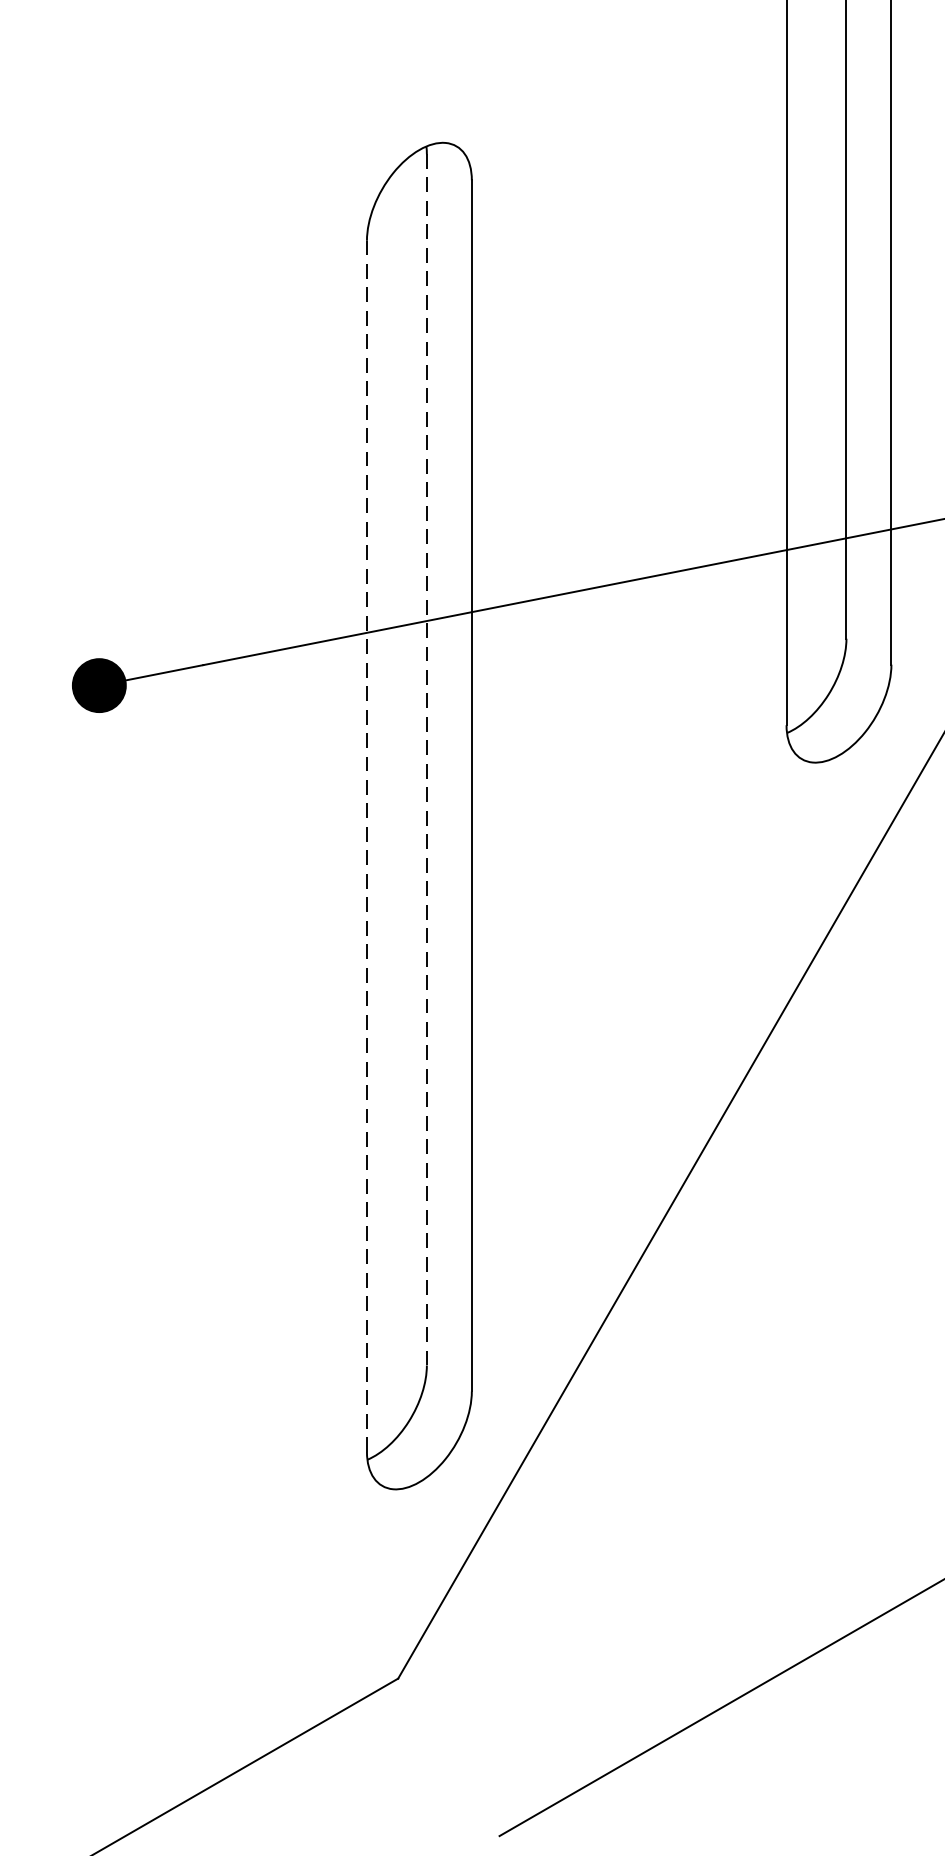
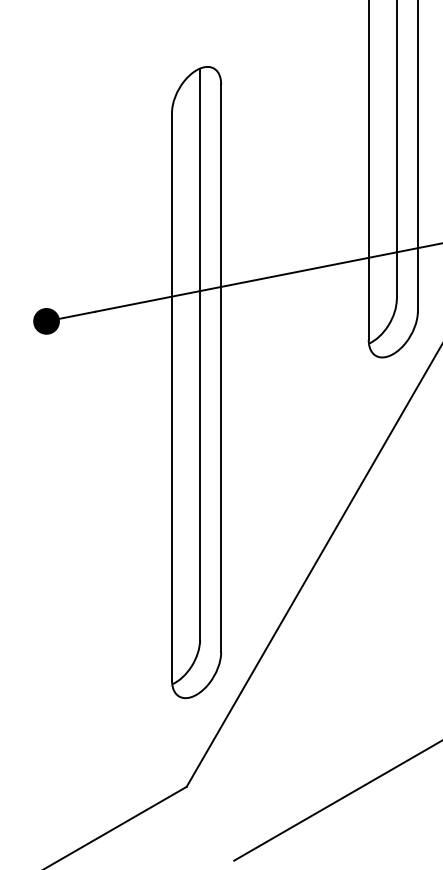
line: (427, 760) -> (200, 356), dashed -> solid
line: (367, 845) -> (172, 396), dashed -> solid

